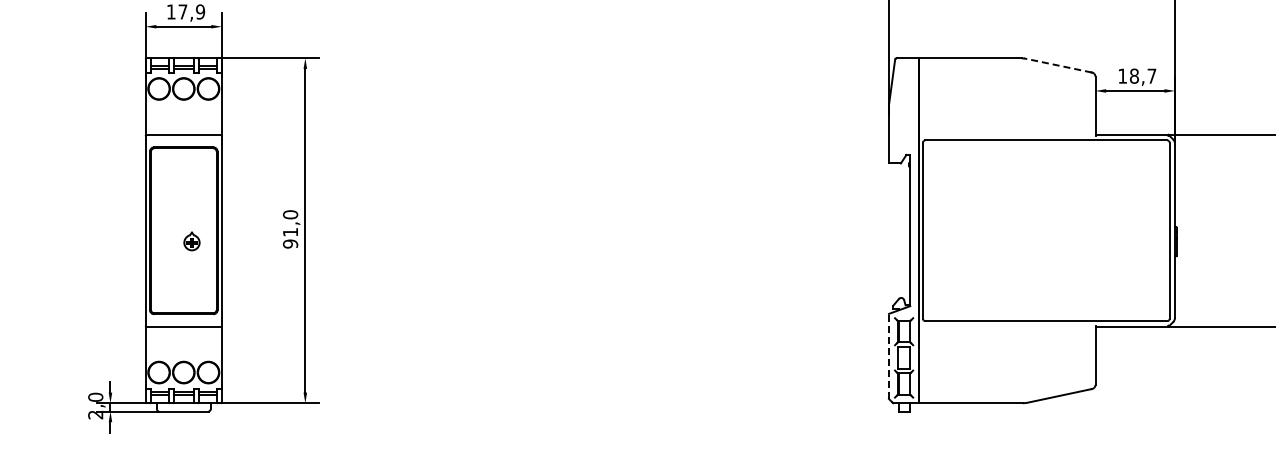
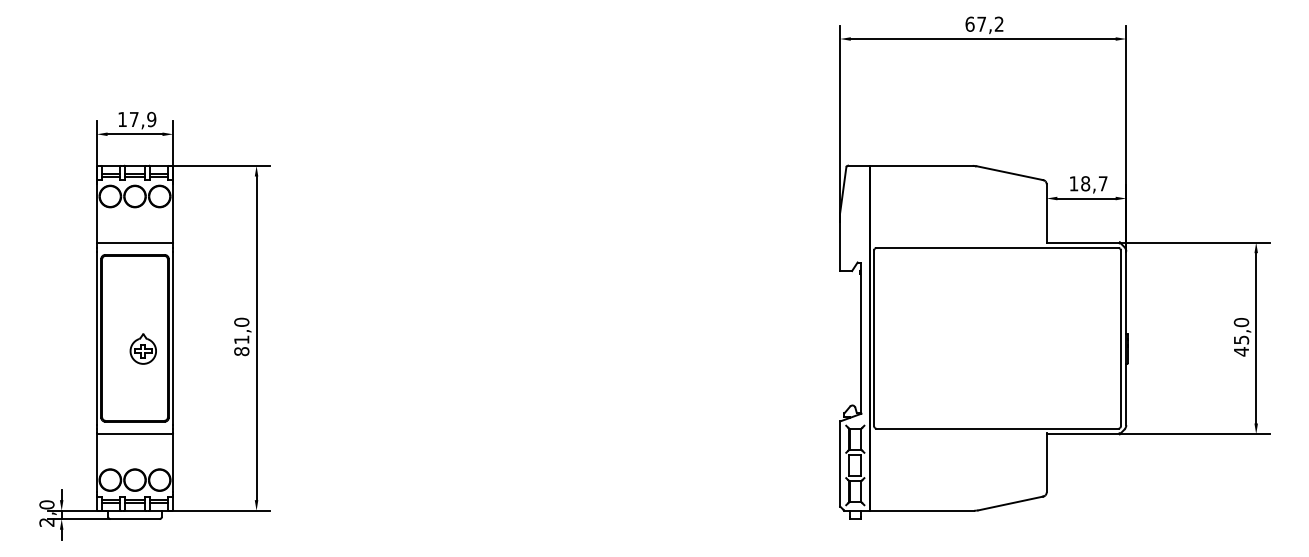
line: (1059, 65) -> (1010, 173), dashed -> solid
part: (191, 240) -> (142, 348), size x1.67
text: (290, 243) -> (241, 351), 91,0 -> 81,0
line: (889, 356) -> (840, 464), dashed -> solid

